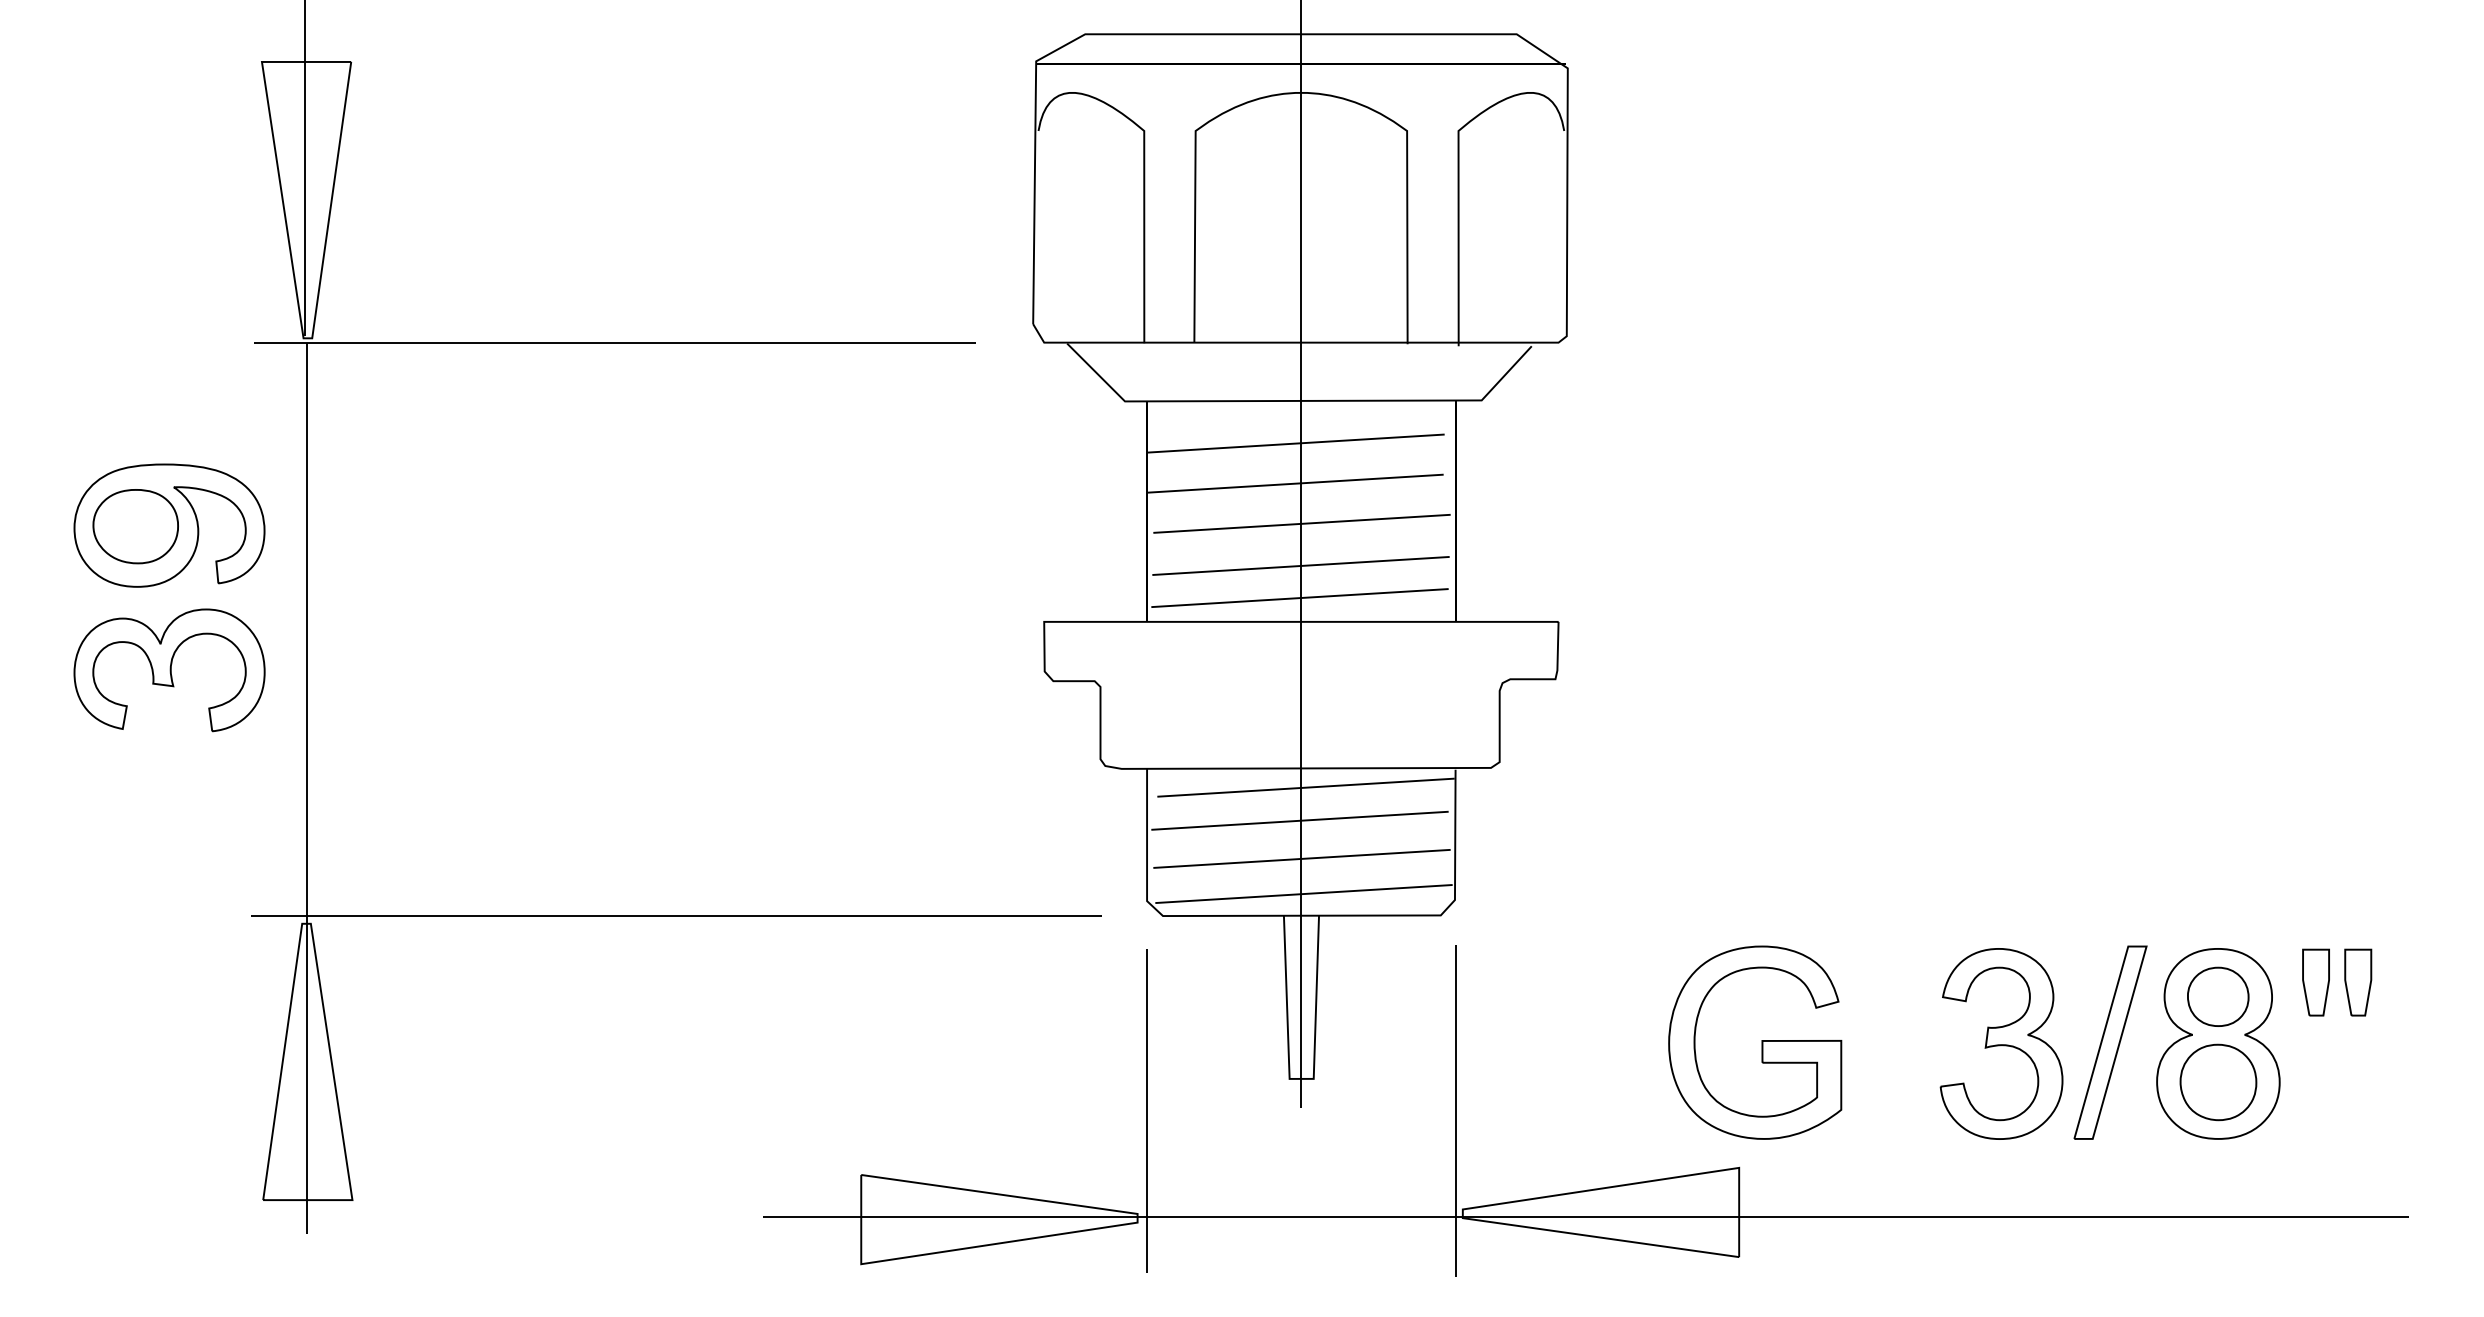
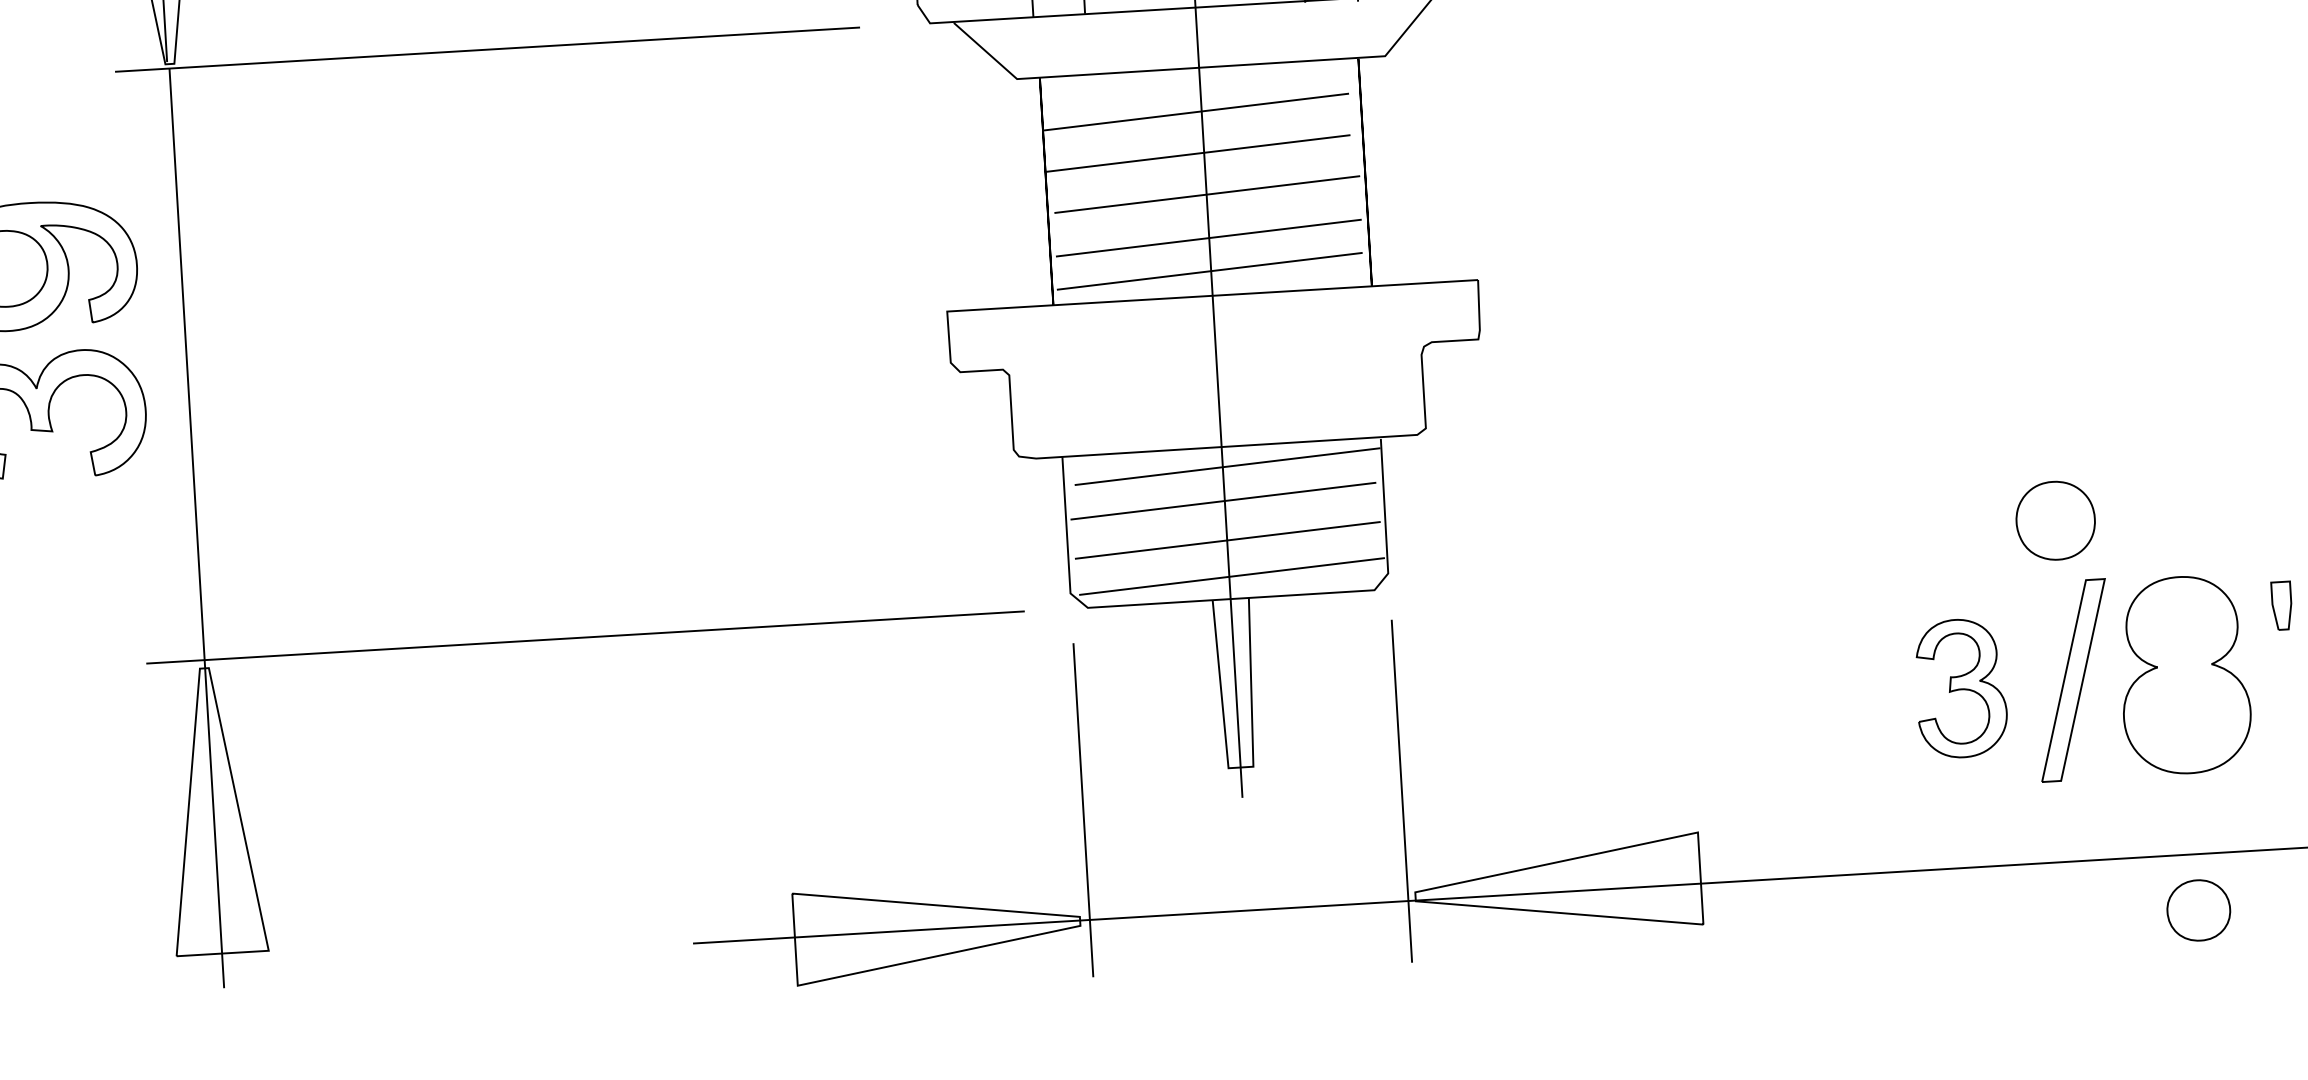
part: (2315, 982) -> (2281, 605), size x0.7
part: (2218, 996) -> (2199, 910), moved
part: (1755, 1042) -> (1707, 702), removed
part: (2001, 1043) -> (1961, 688), size x0.7
part: (2218, 1082) -> (2055, 520), moved

